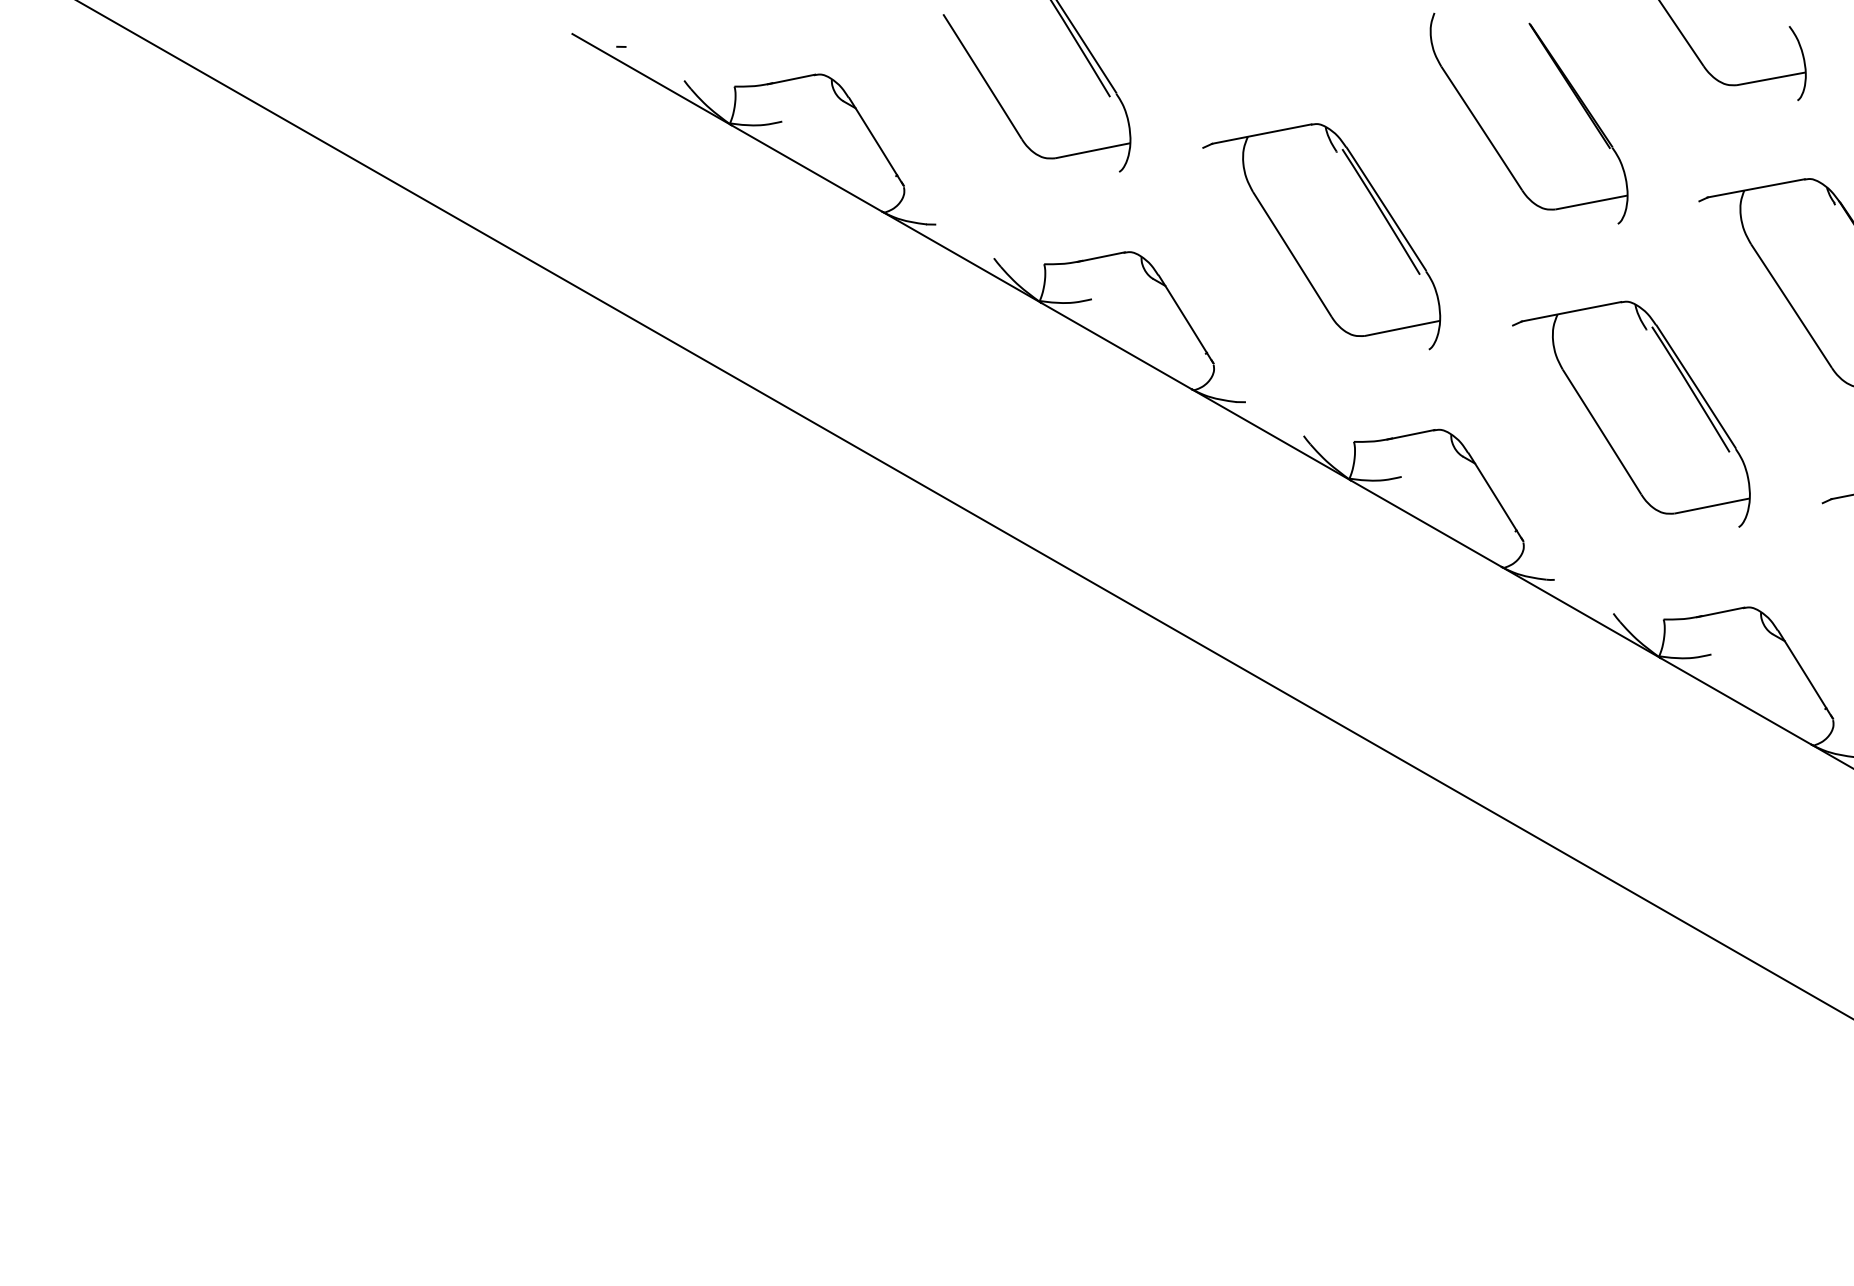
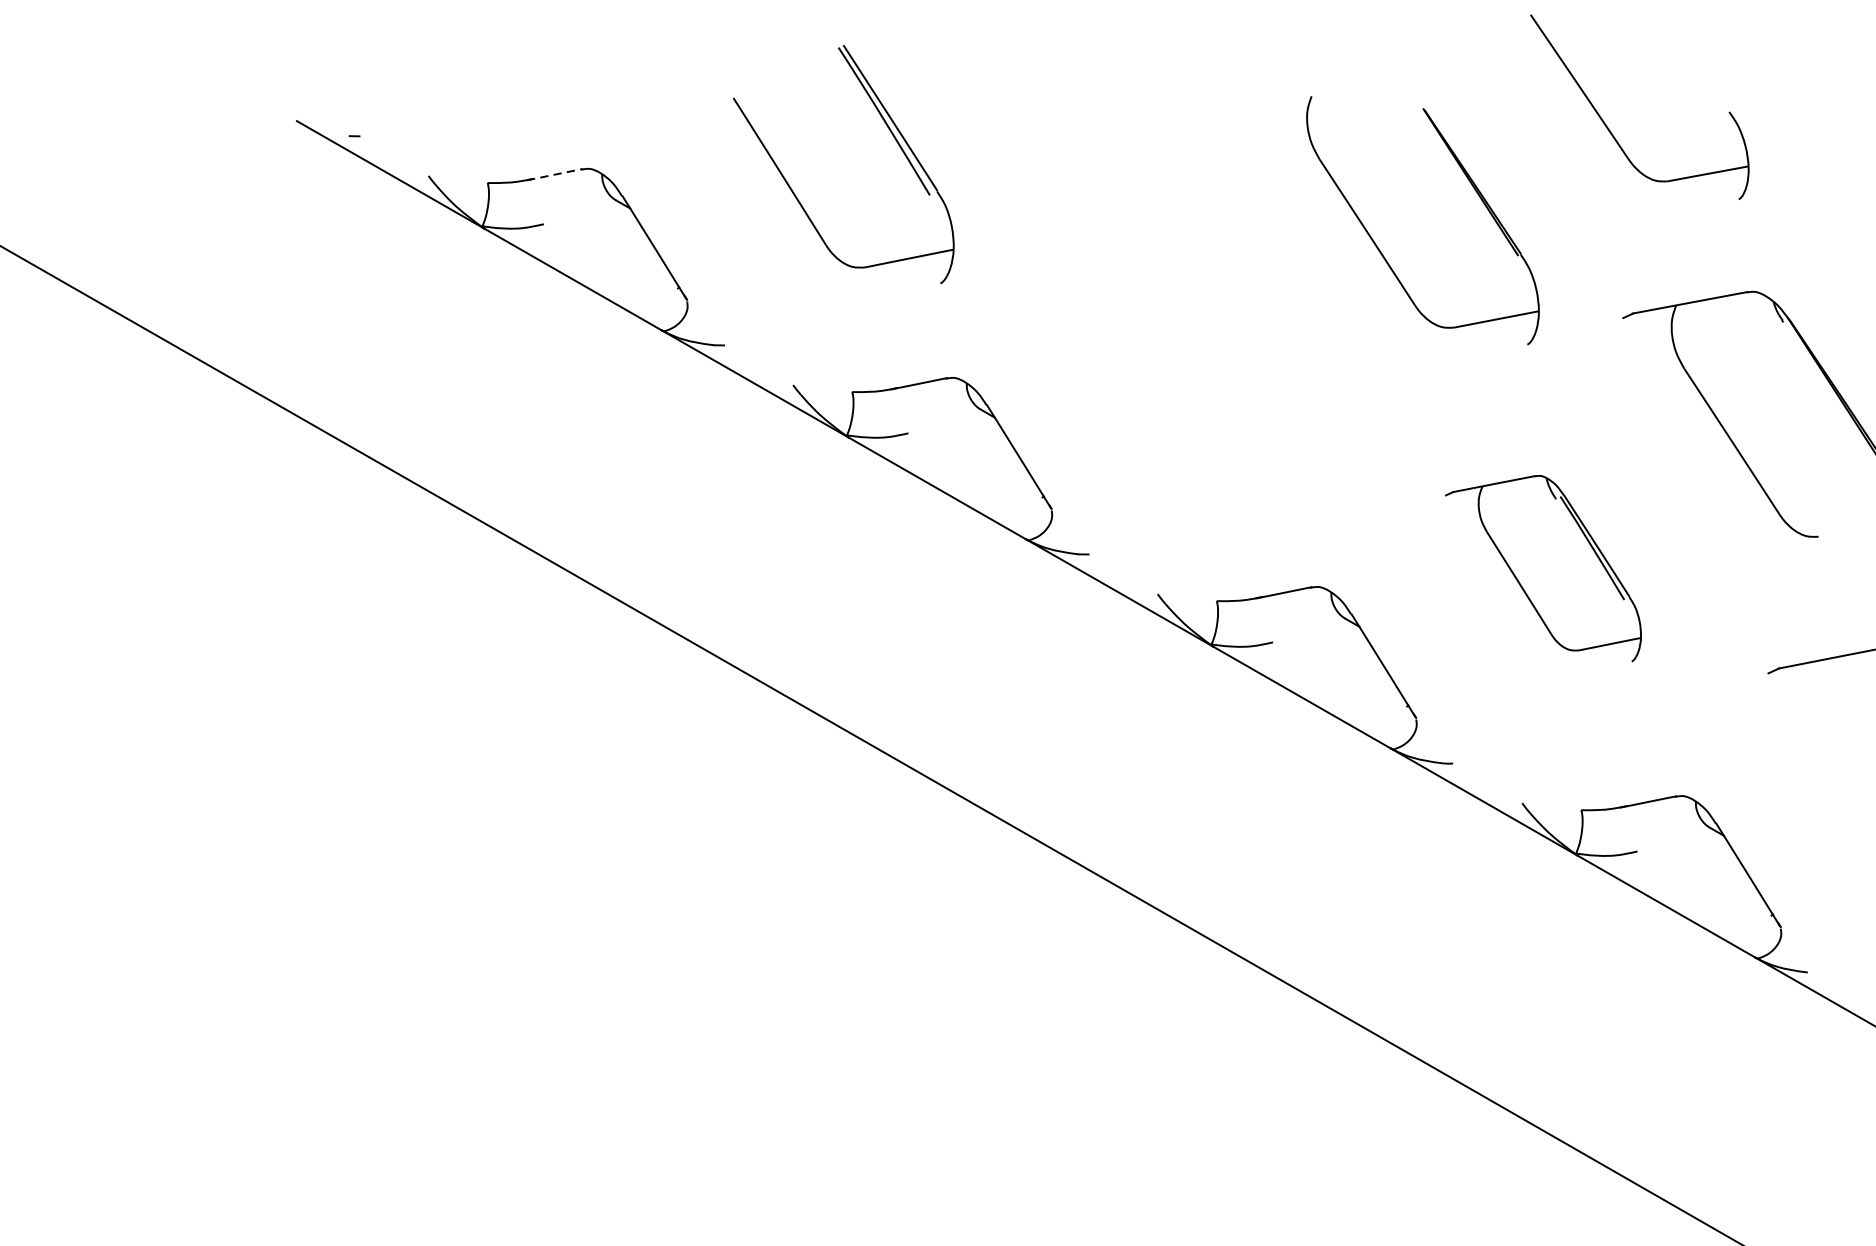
line: (792, 79) -> (555, 174), solid -> dashed
part: (1321, 236) -> (1178, 359), removed
part: (1631, 413) -> (1543, 567), size x0.7

